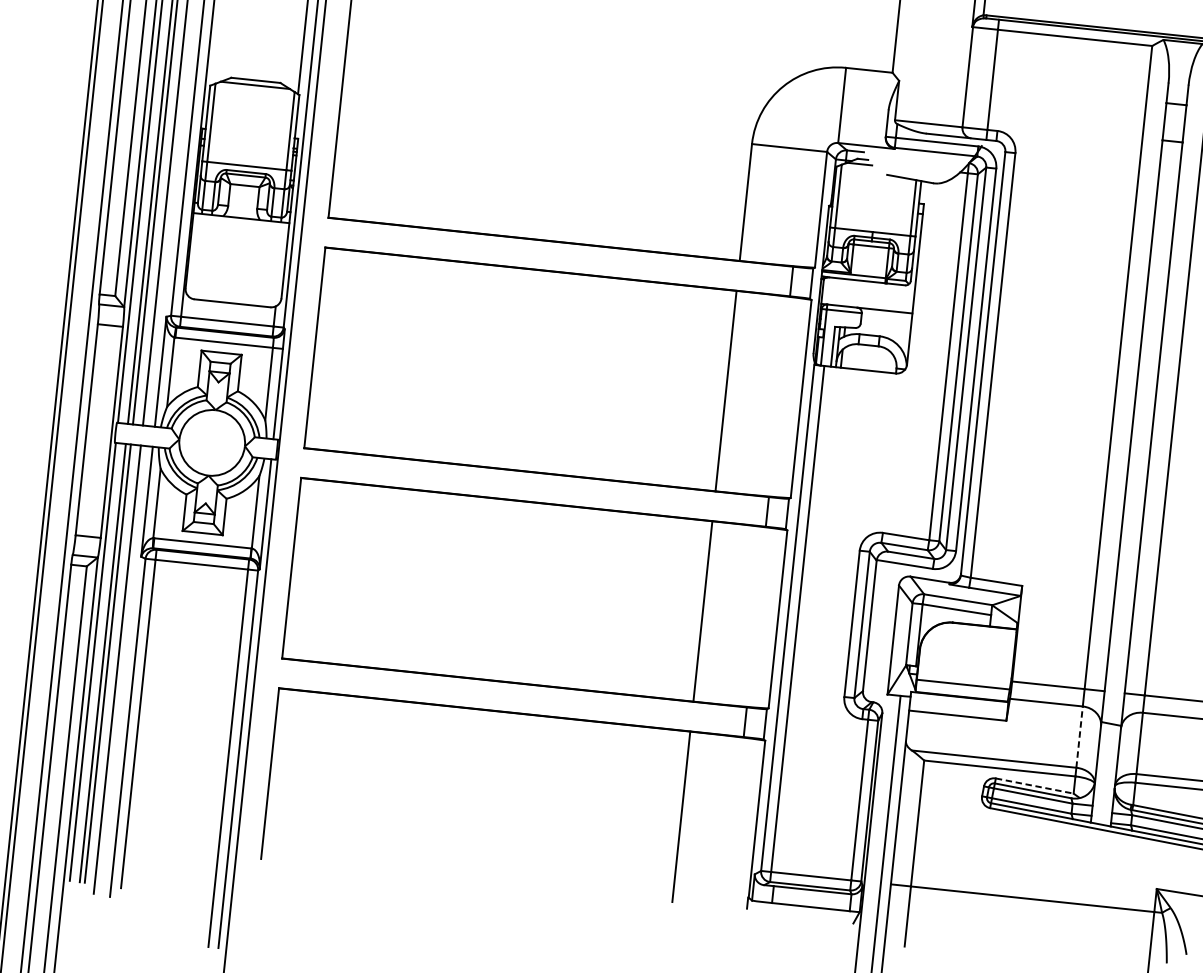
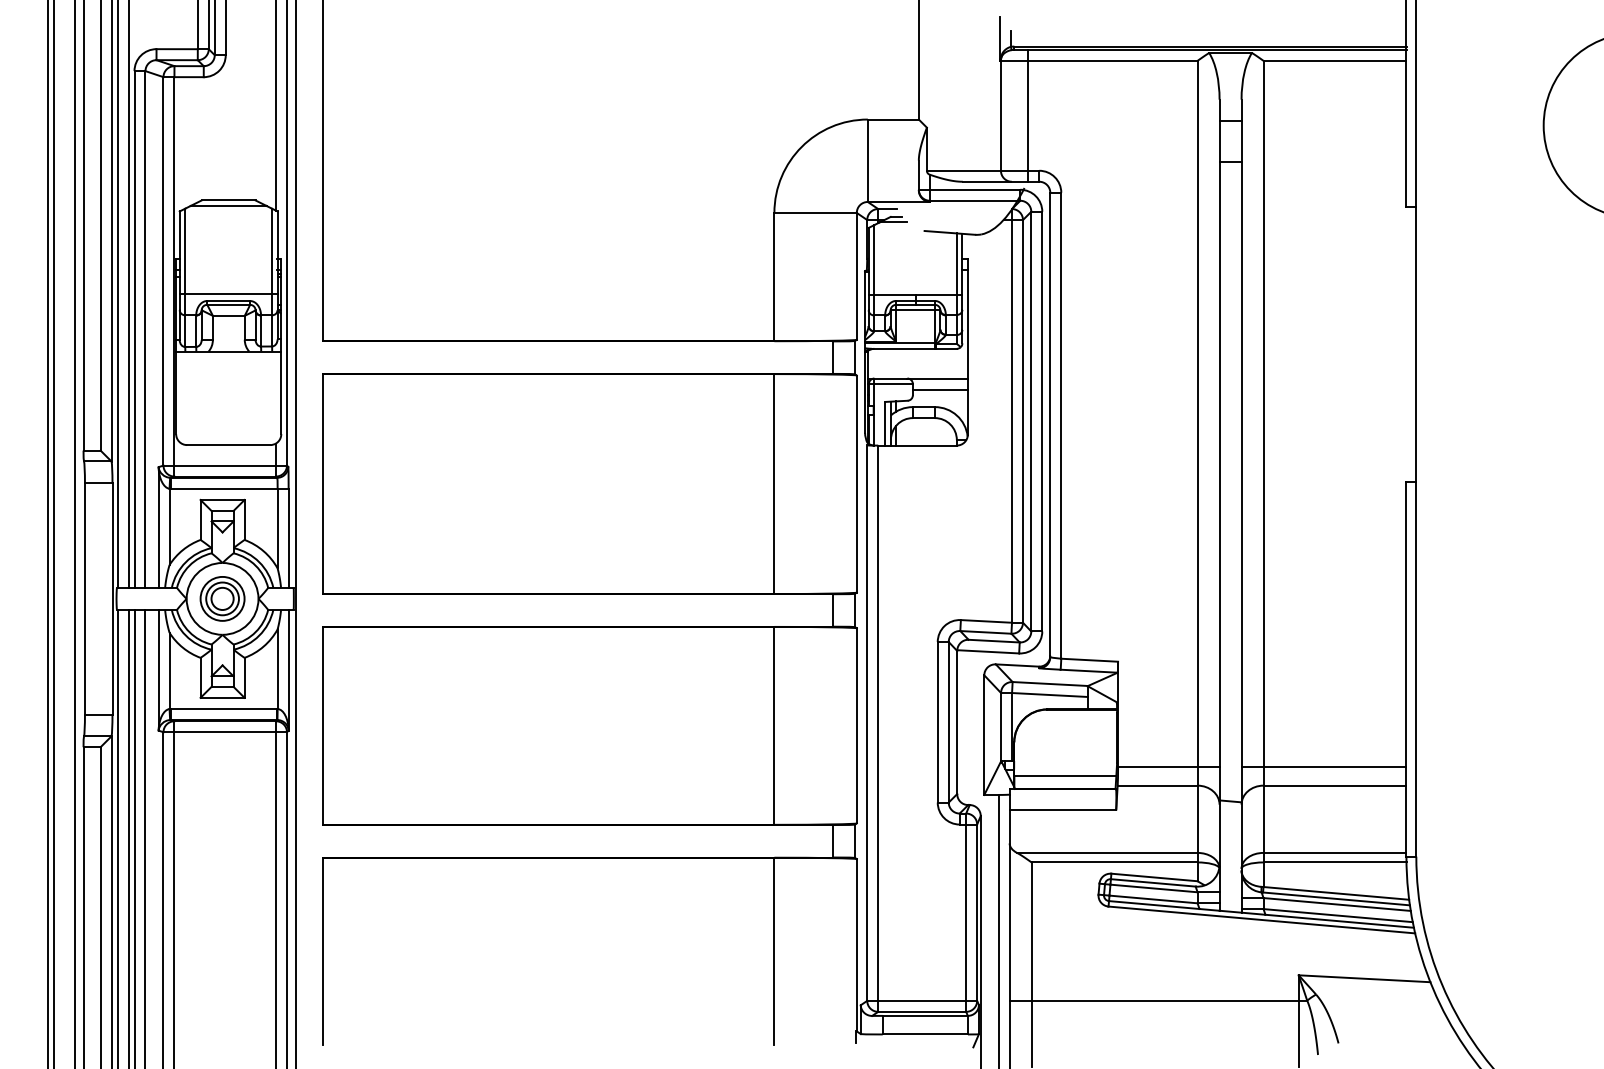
line: (885, 320) -> (939, 389), added
part: (212, 442) -> (222, 598), added
line: (1079, 737) -> (1197, 819), dashed -> solid
line: (1035, 786) -> (1155, 877), dashed -> solid

